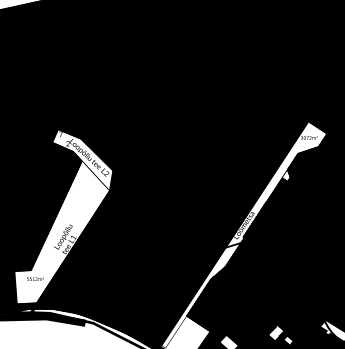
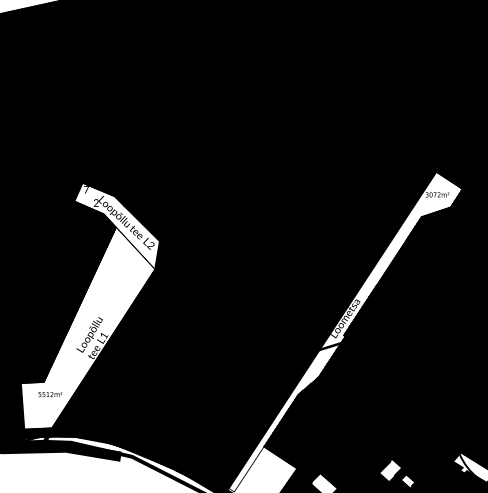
fill: (286, 175) -> (404, 247), added

